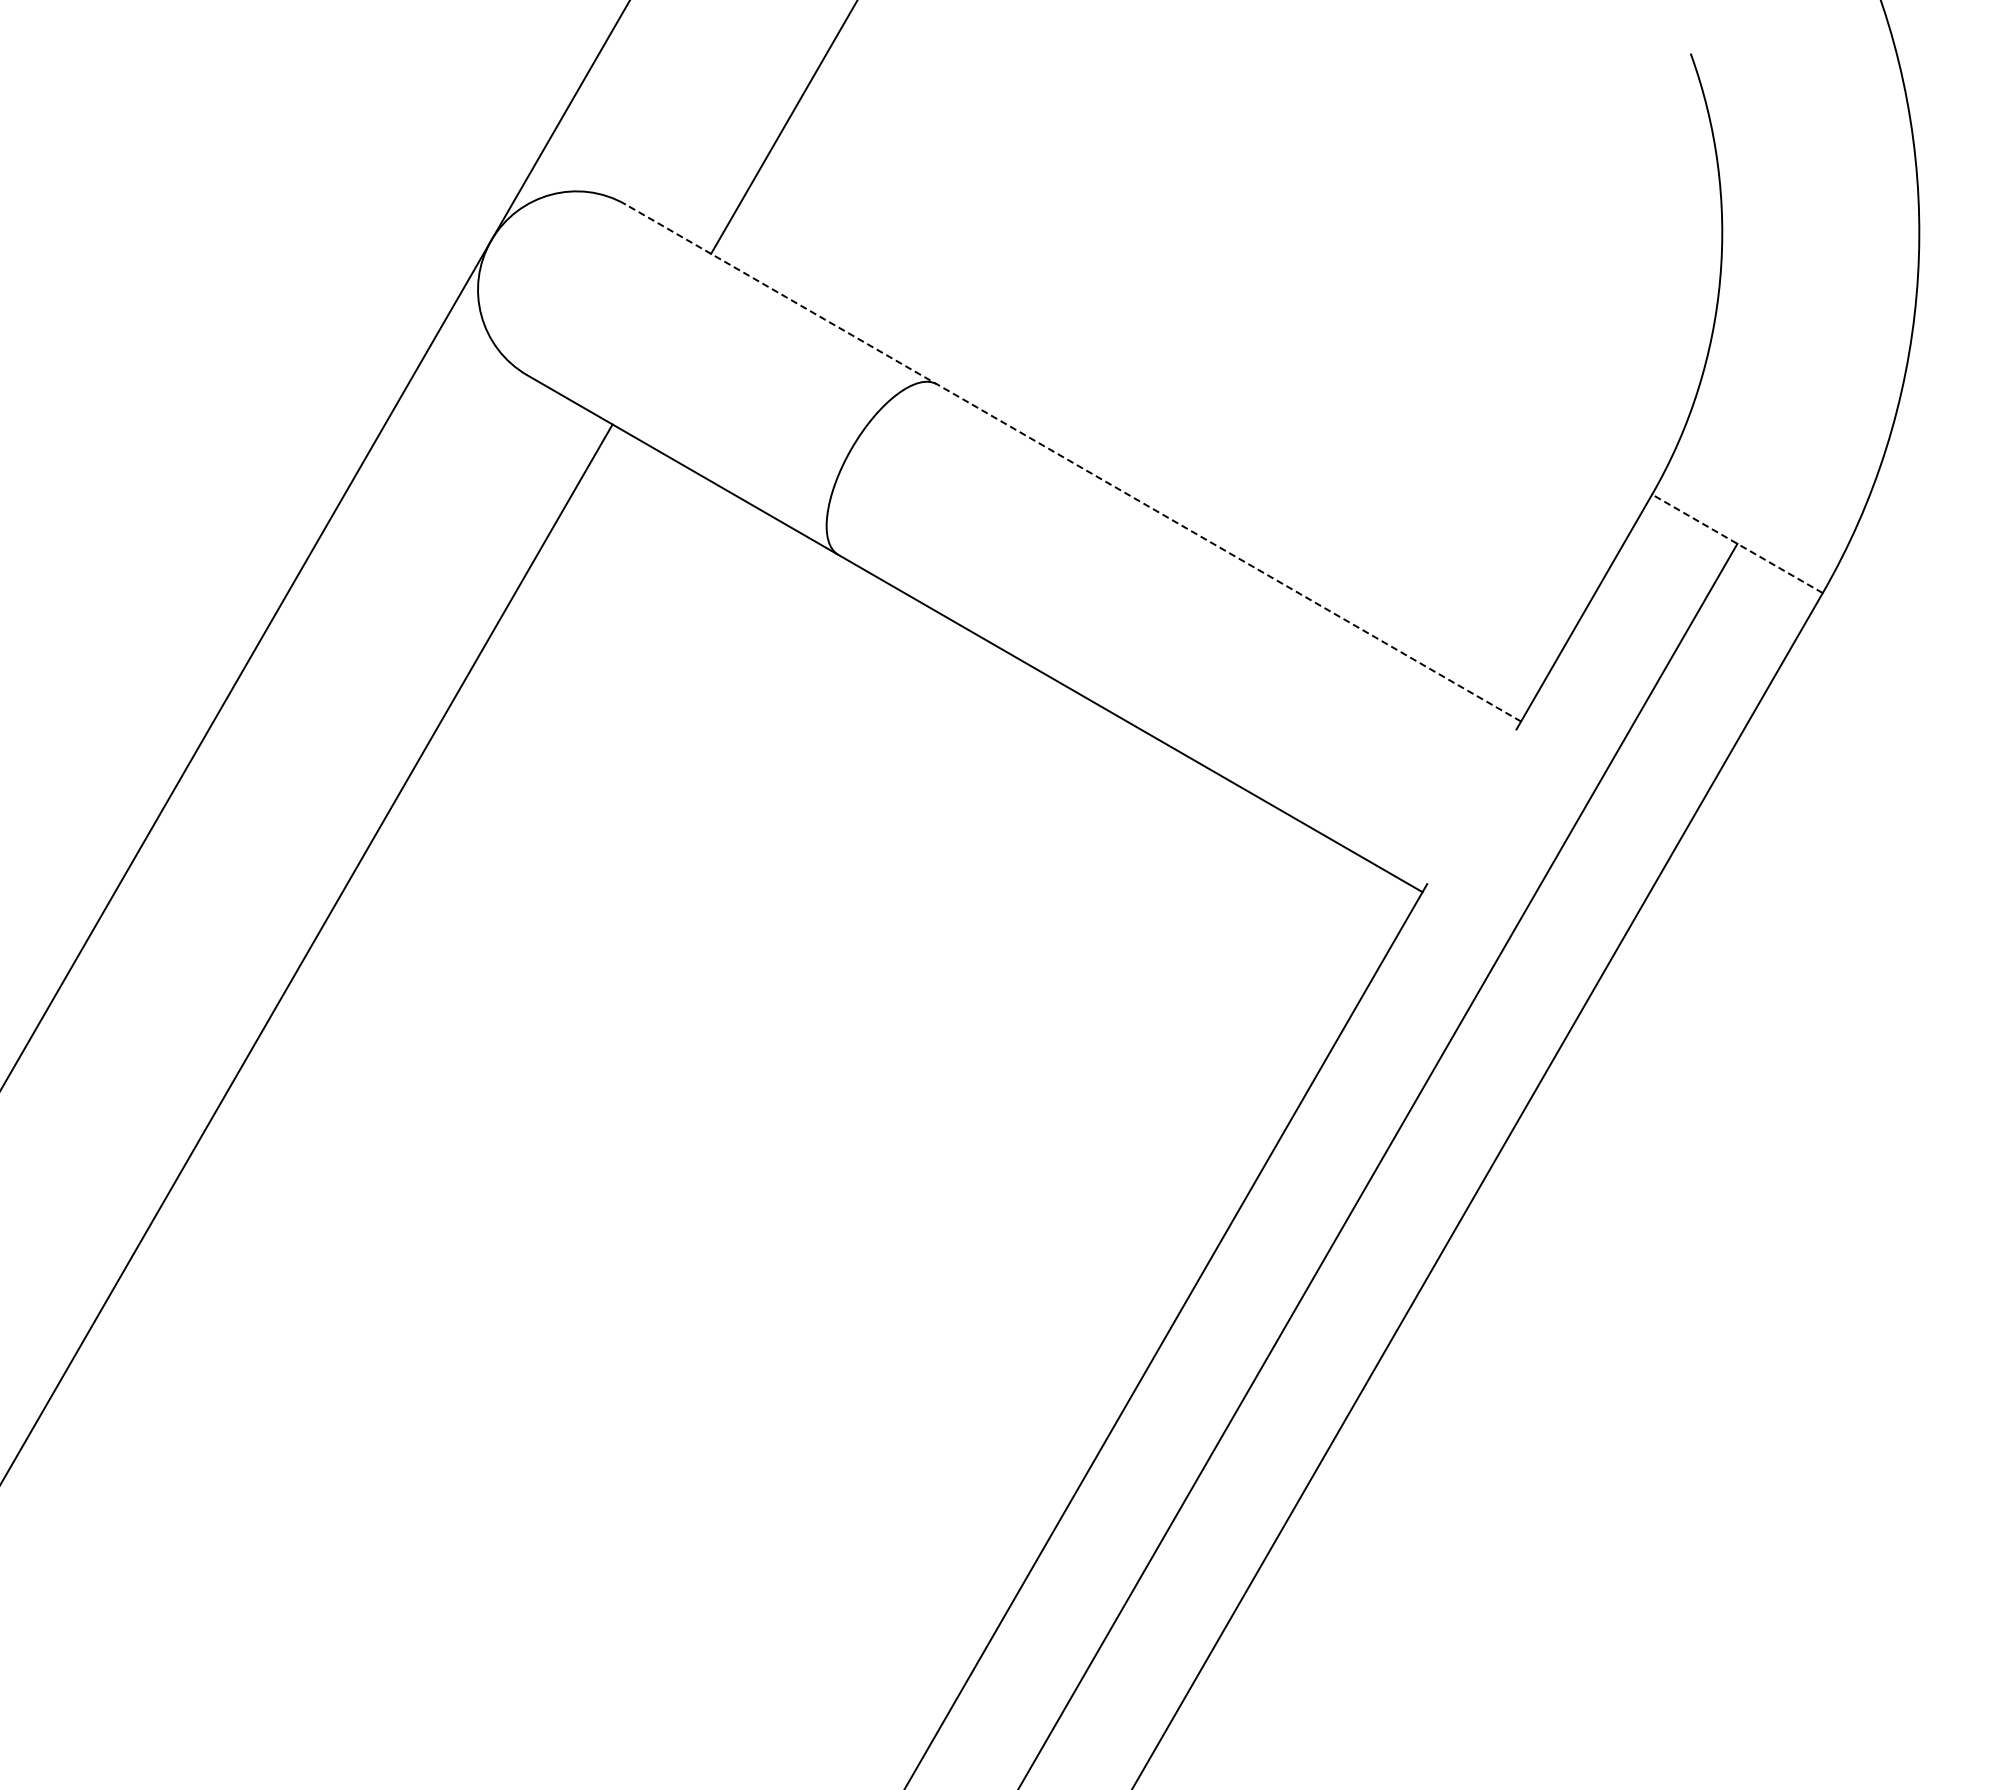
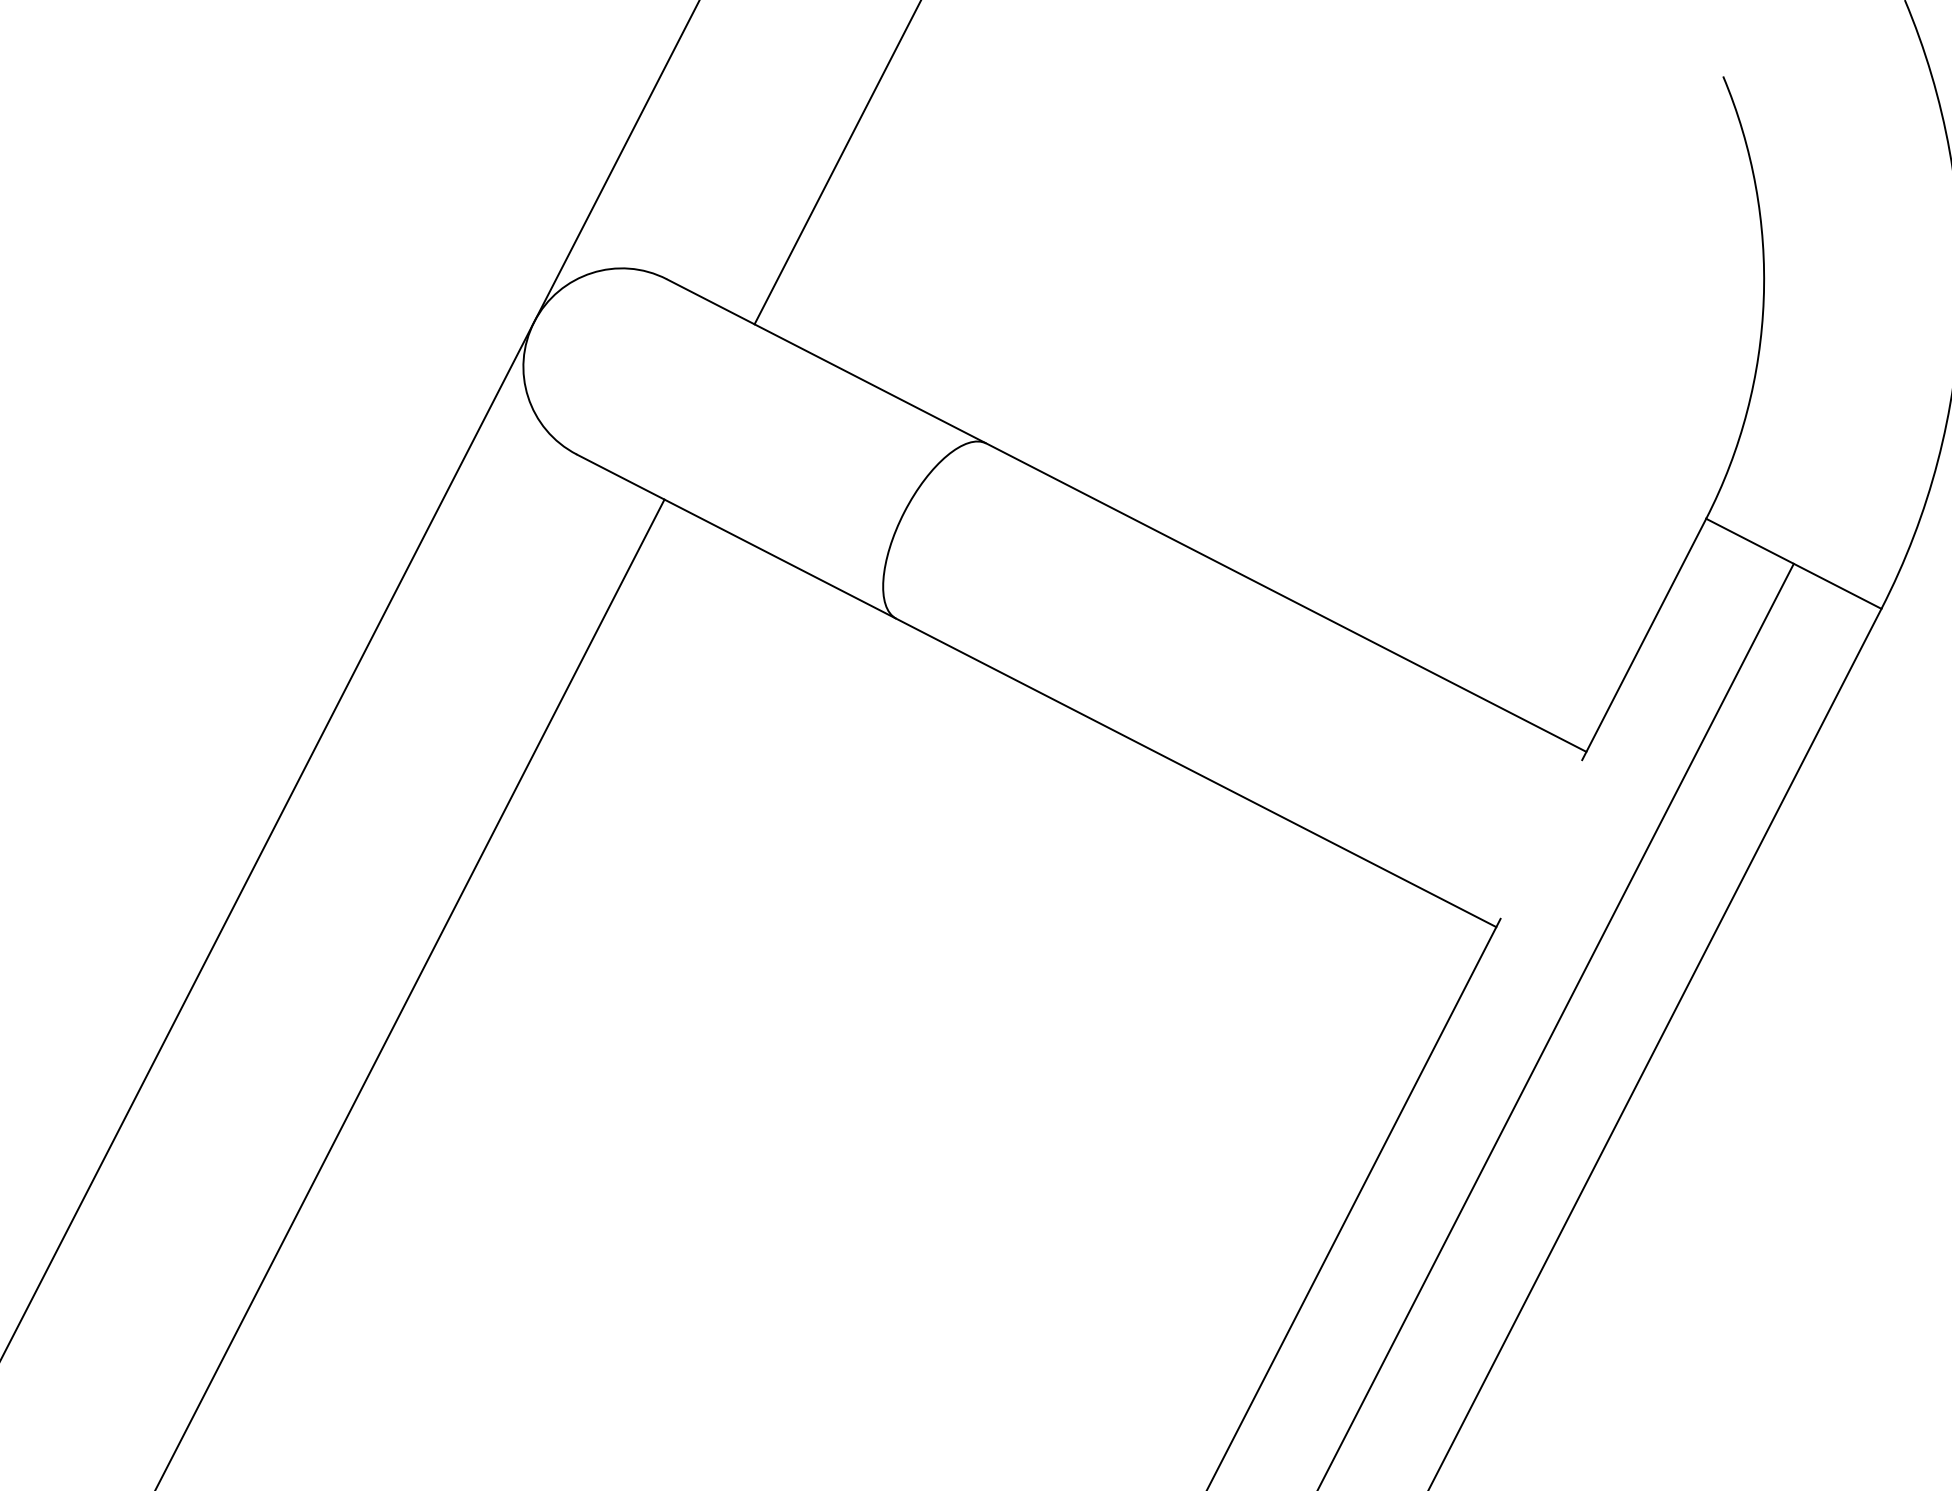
line: (1073, 463) -> (1126, 516), dashed -> solid
line: (1737, 543) -> (1793, 563), dashed -> solid

